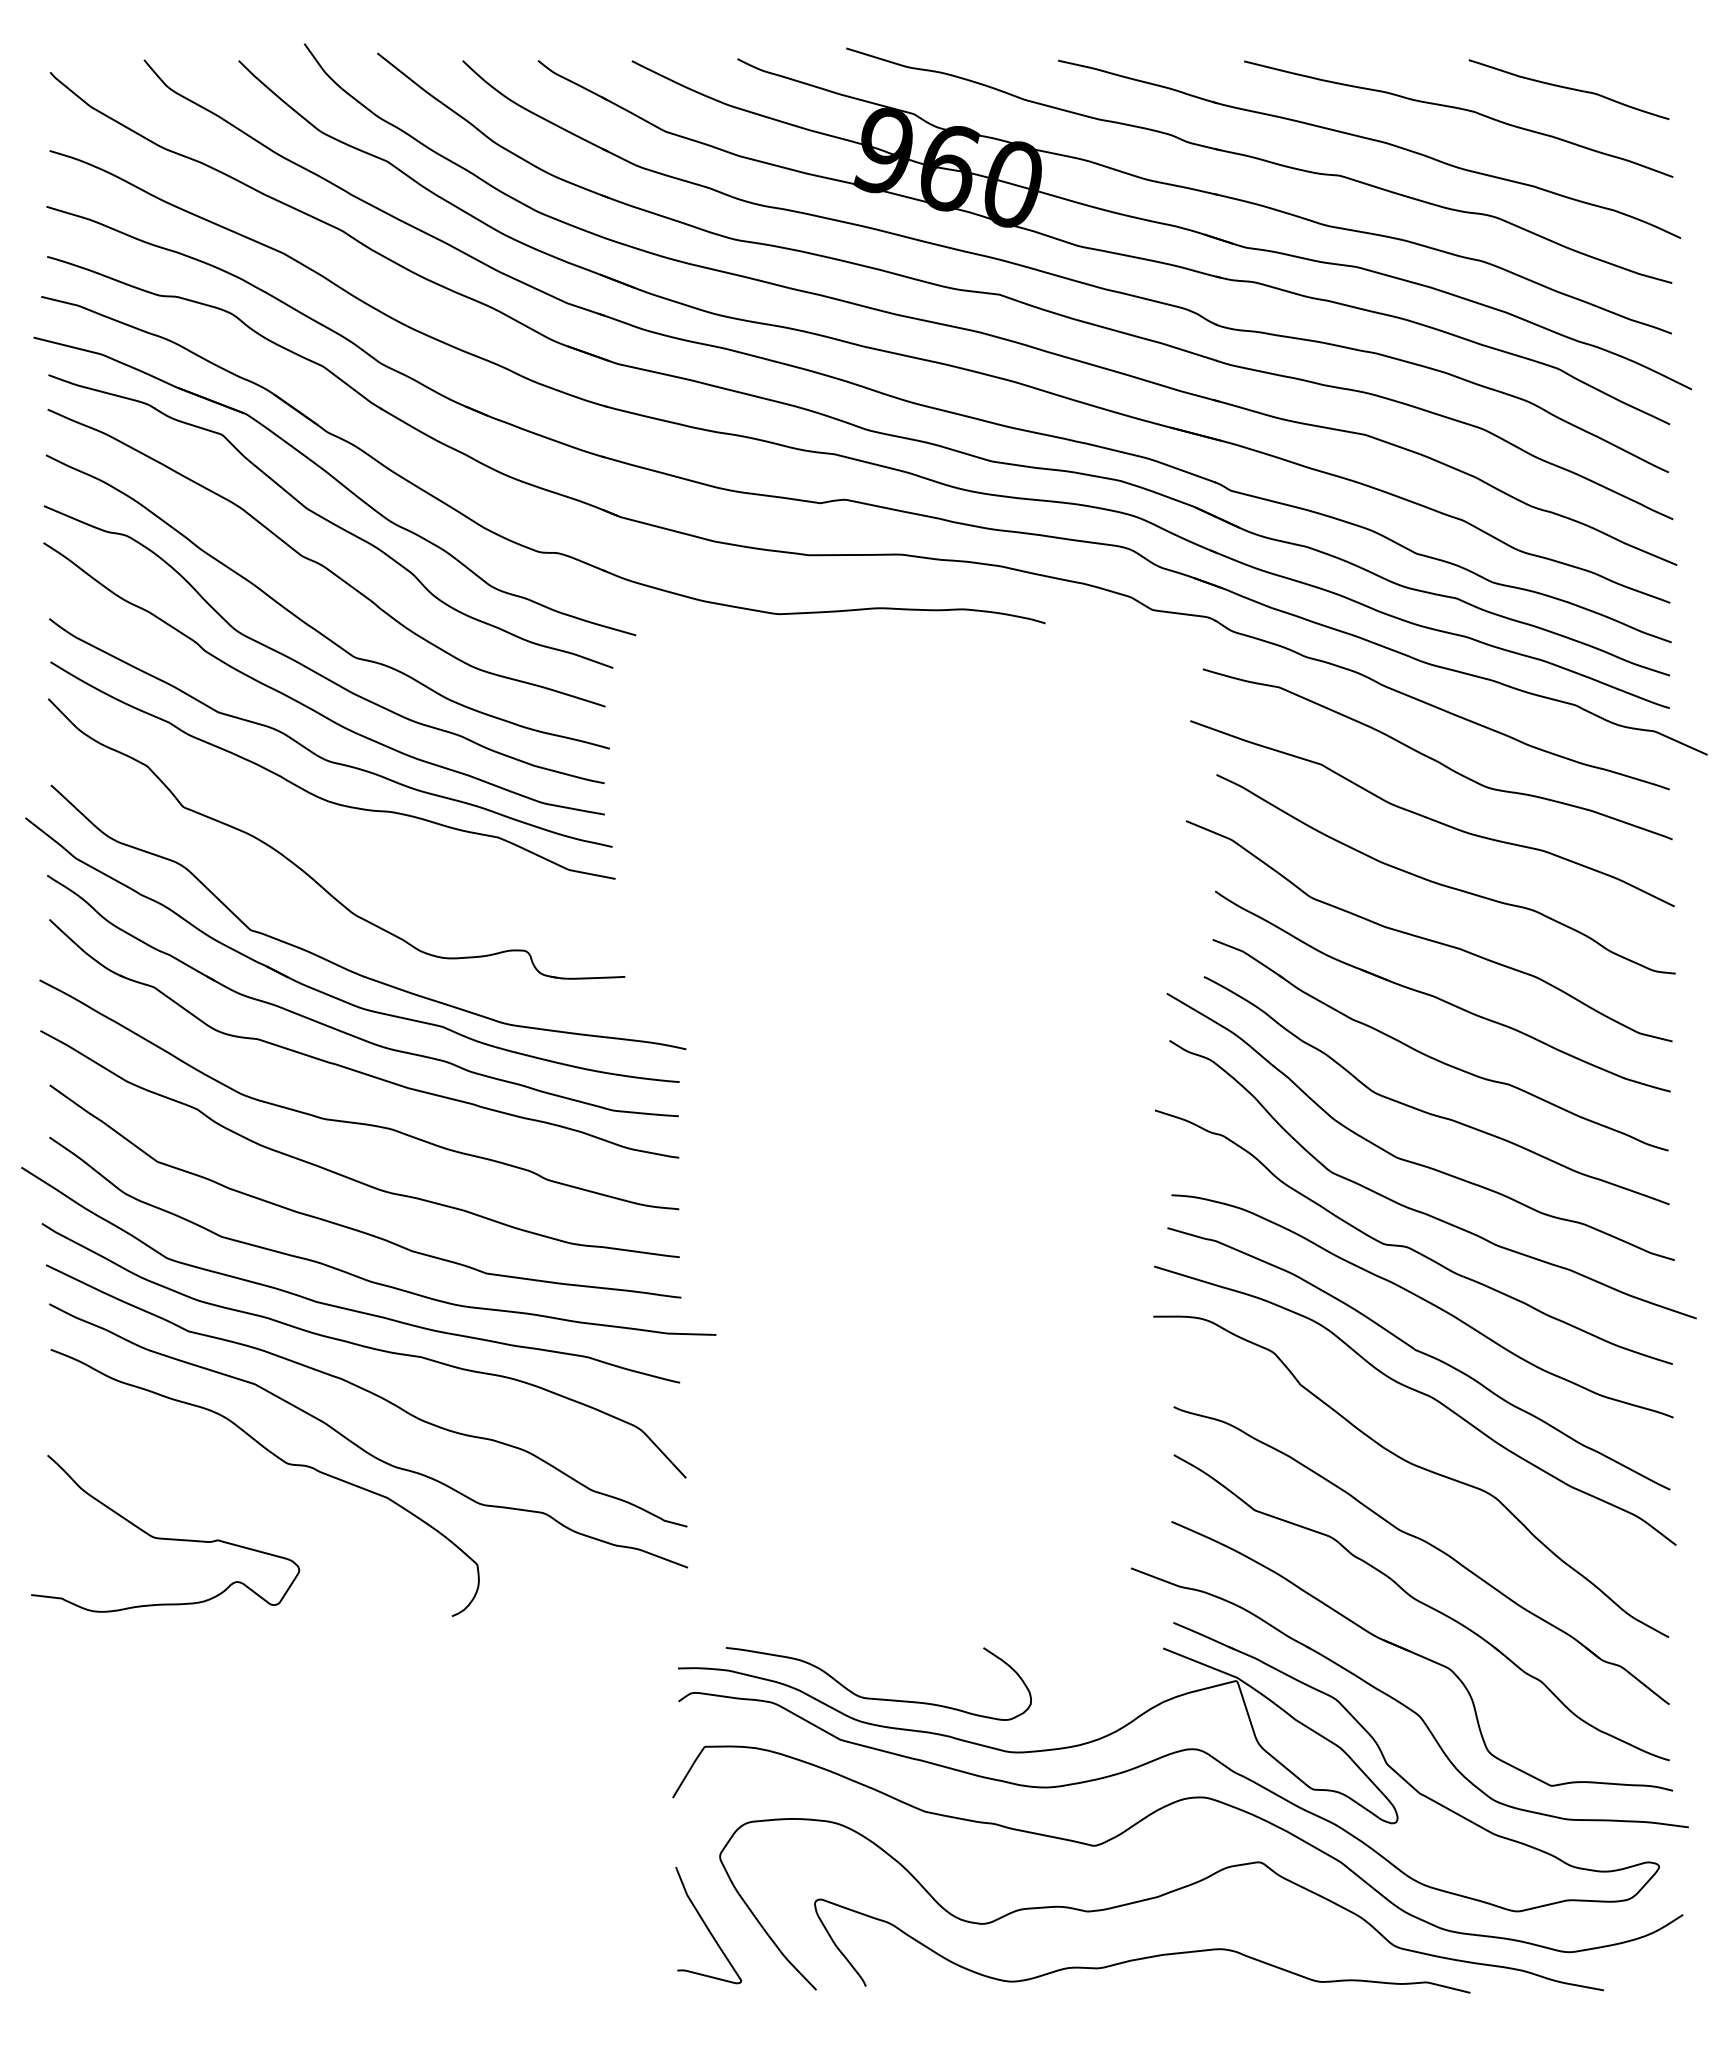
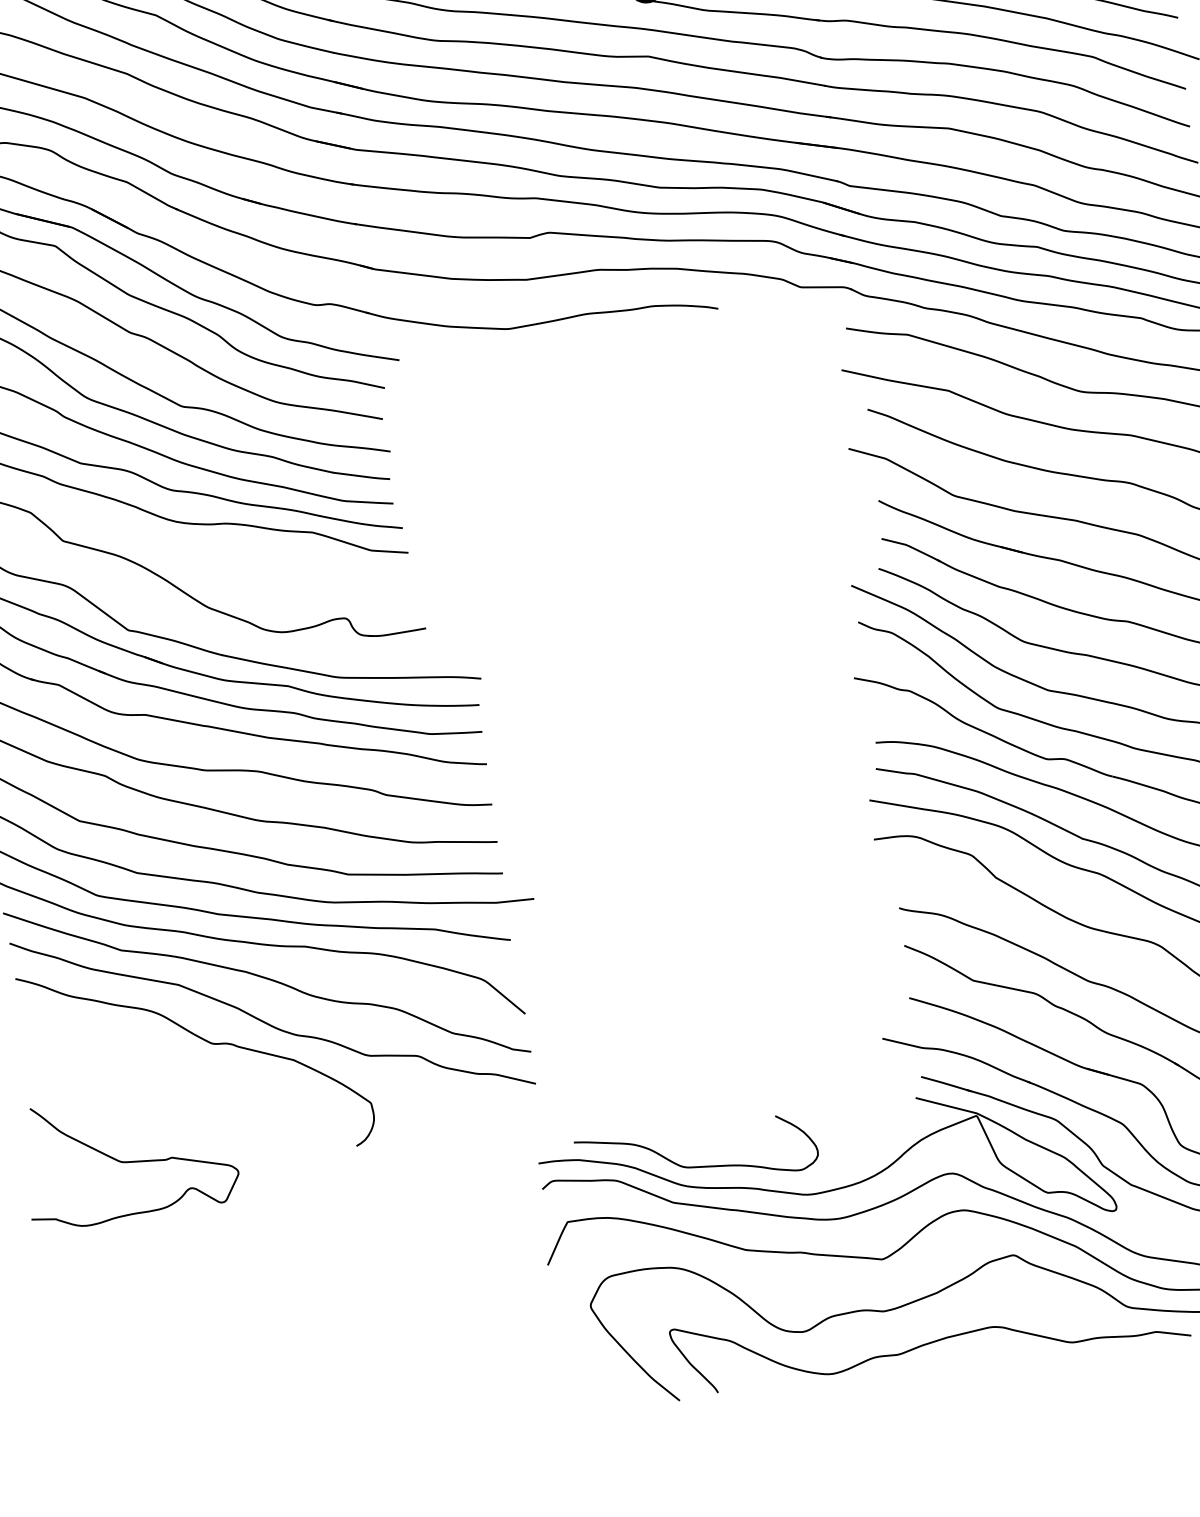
curve: (163, 1537) -> (129, 1161), moved
curve: (707, 1926) -> (588, 1362), removed

